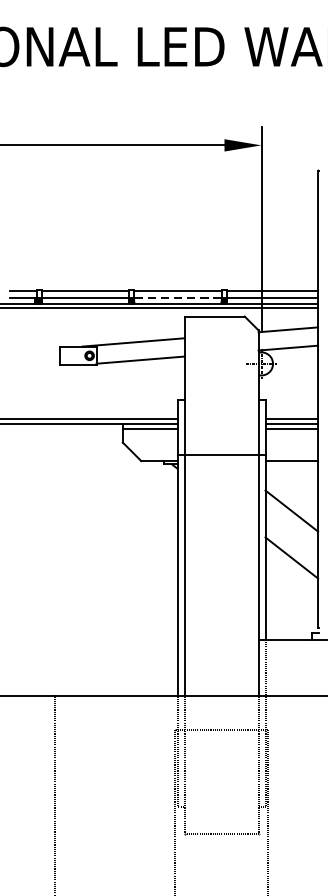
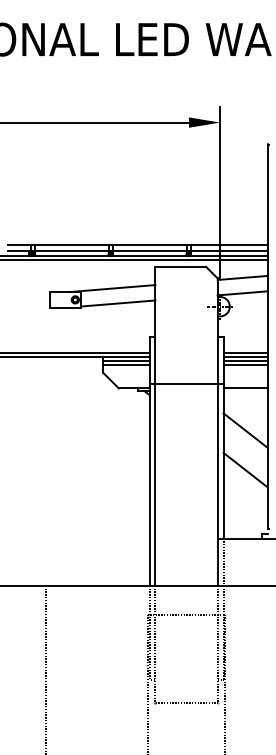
line: (177, 297) -> (149, 250), dashed -> solid
line: (150, 433) -> (126, 365), added
line: (291, 433) -> (245, 365), added

